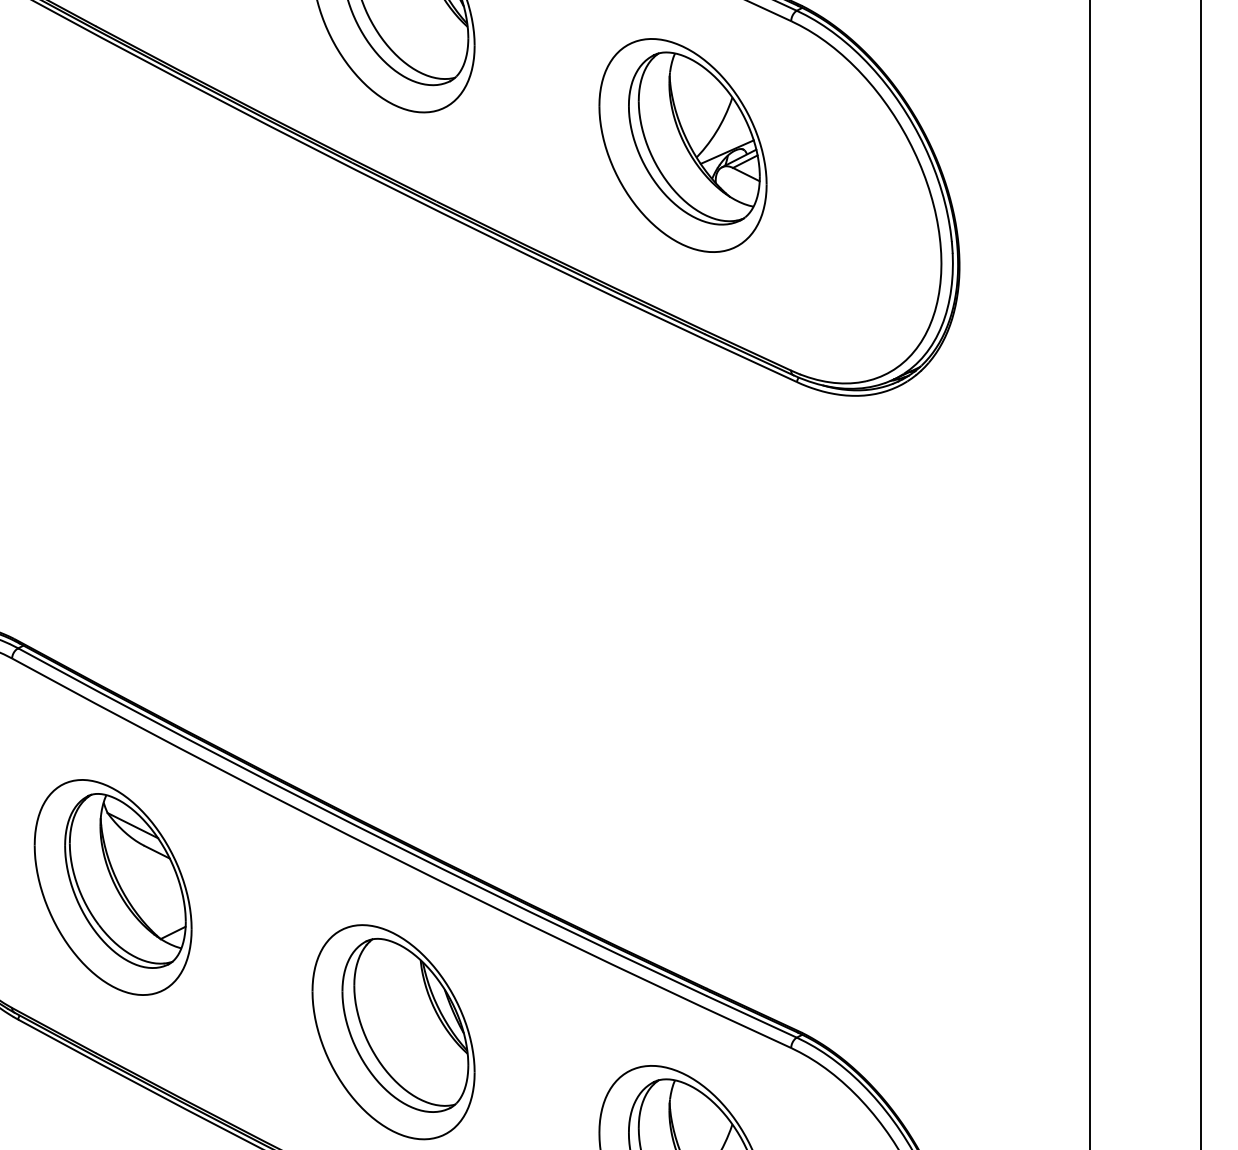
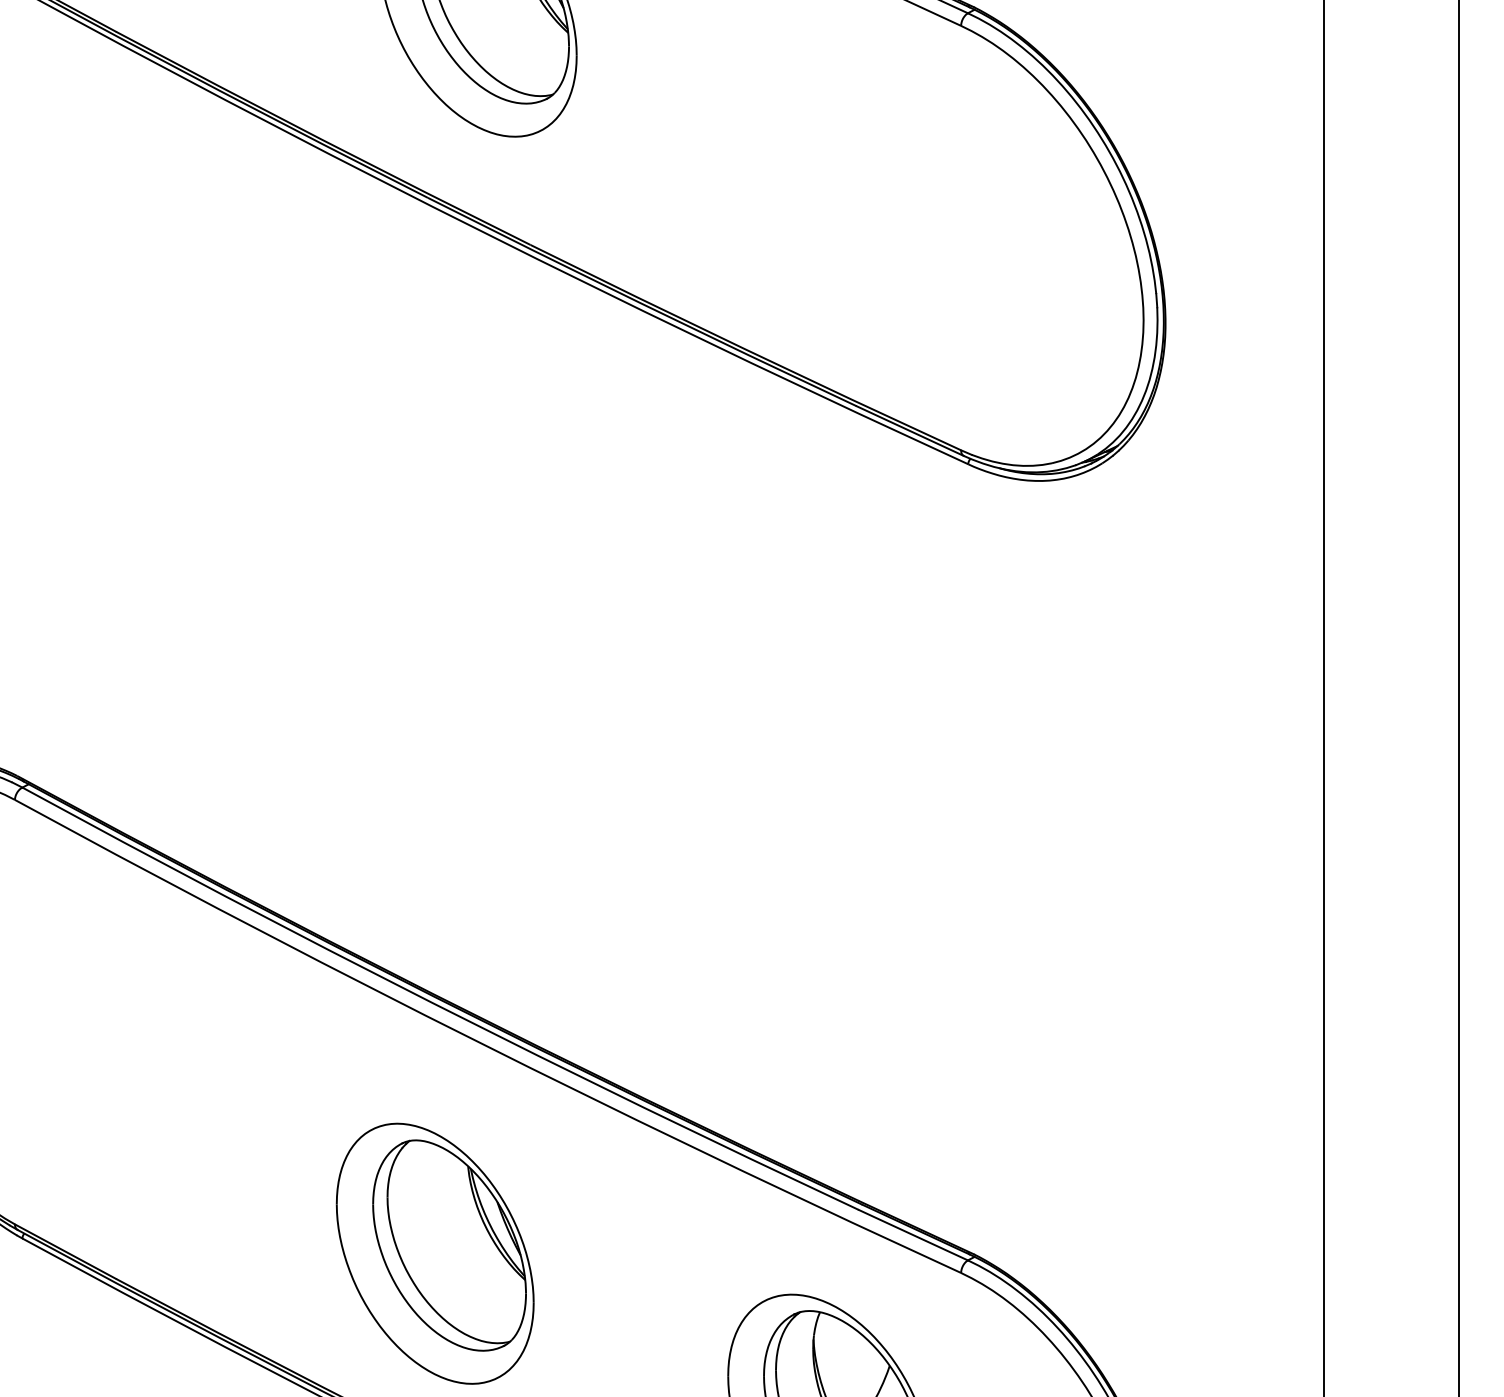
part: (682, 145) -> (829, 176), removed
part: (113, 887) -> (137, 1077), removed
part: (392, 1031) -> (434, 1253), moved

